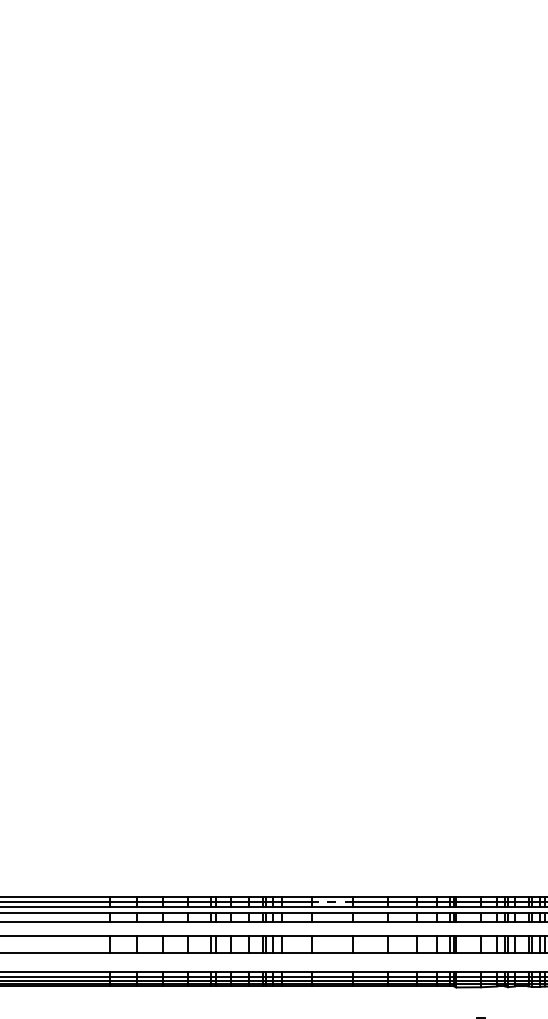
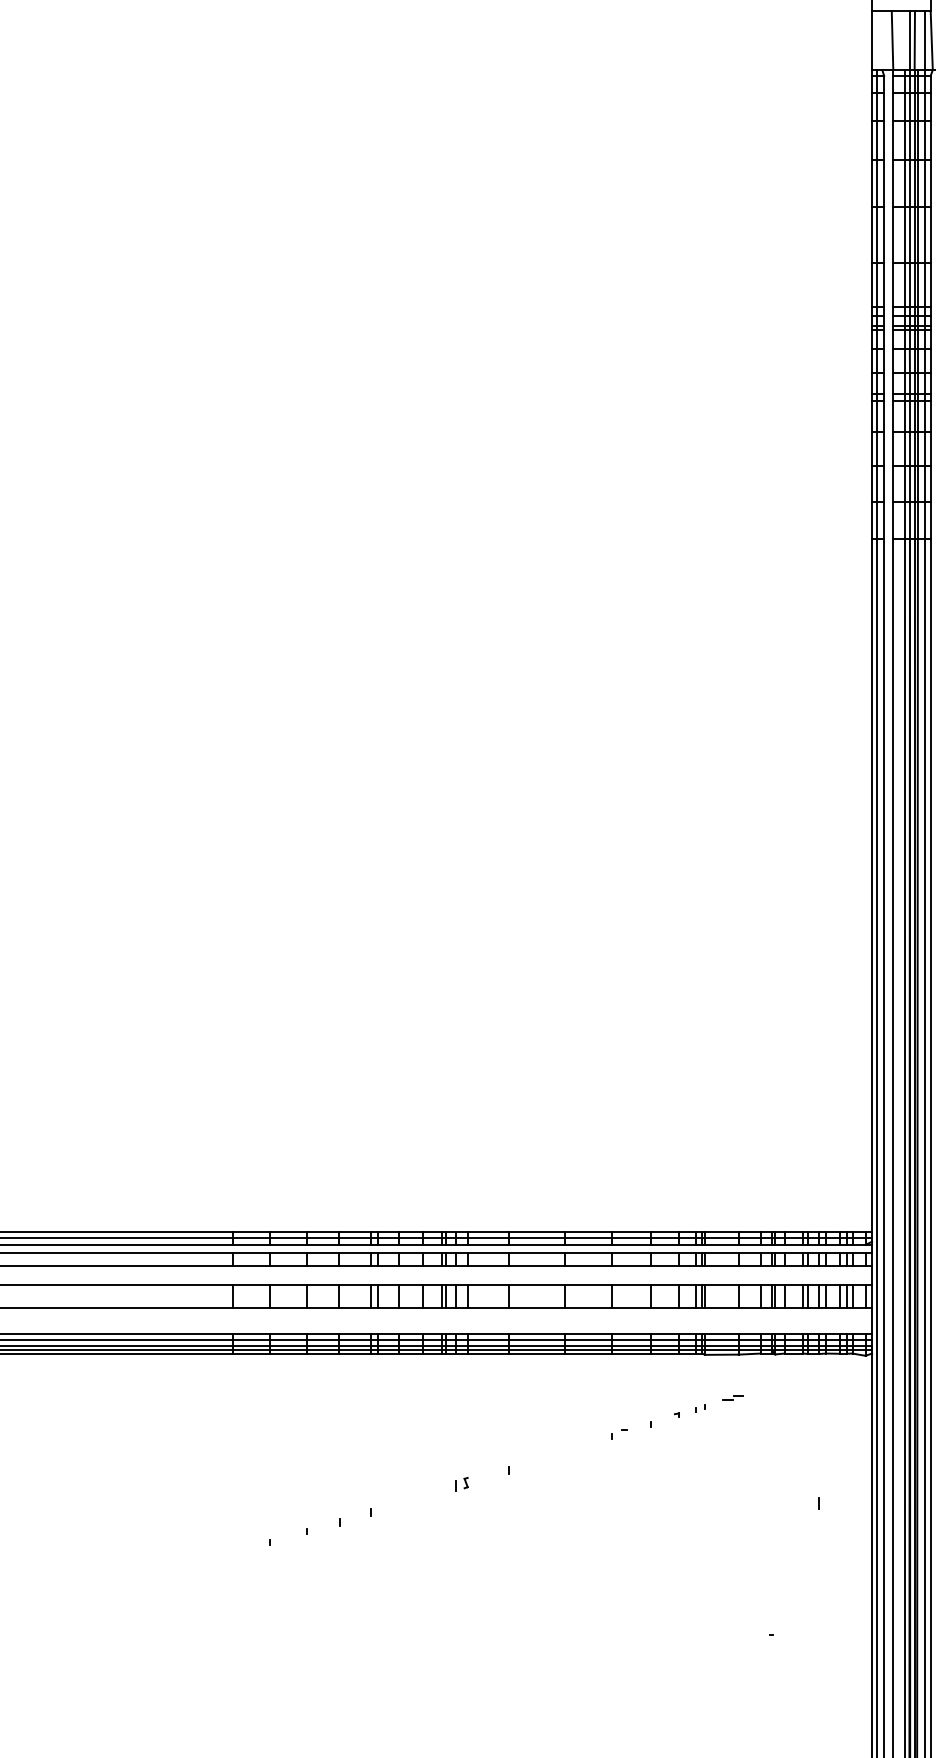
line: (332, 901) -> (536, 1238), dashed -> solid

